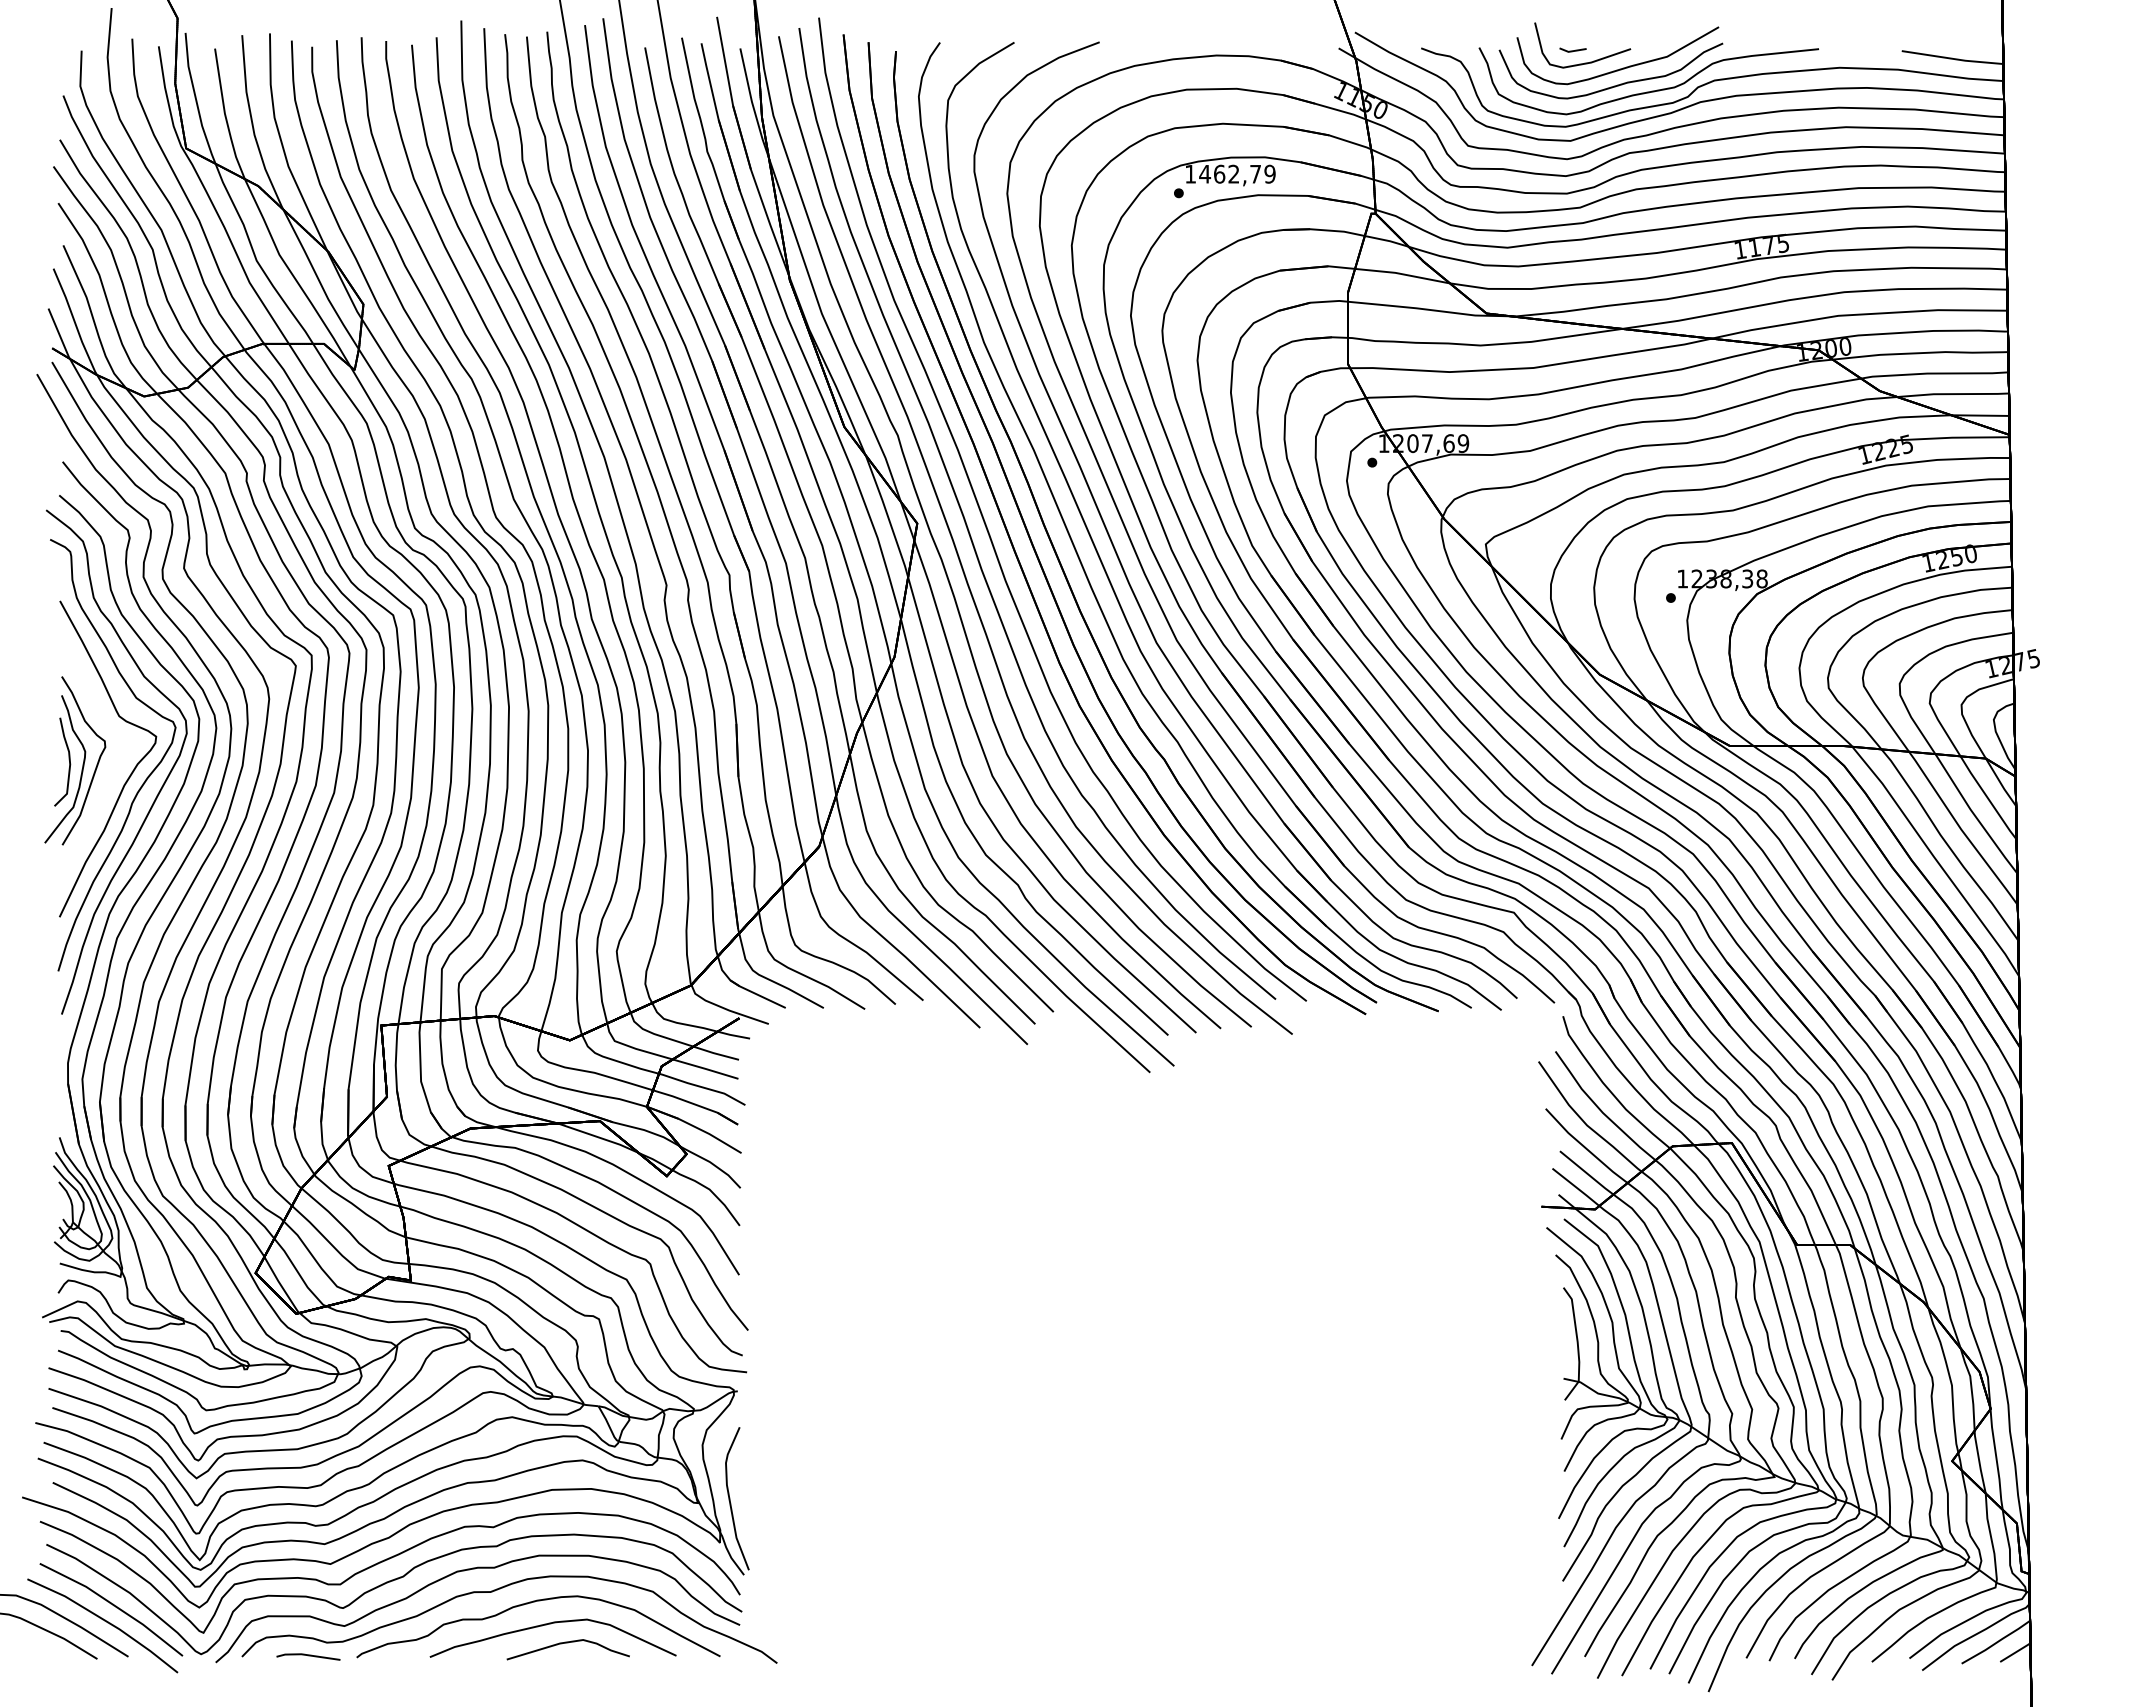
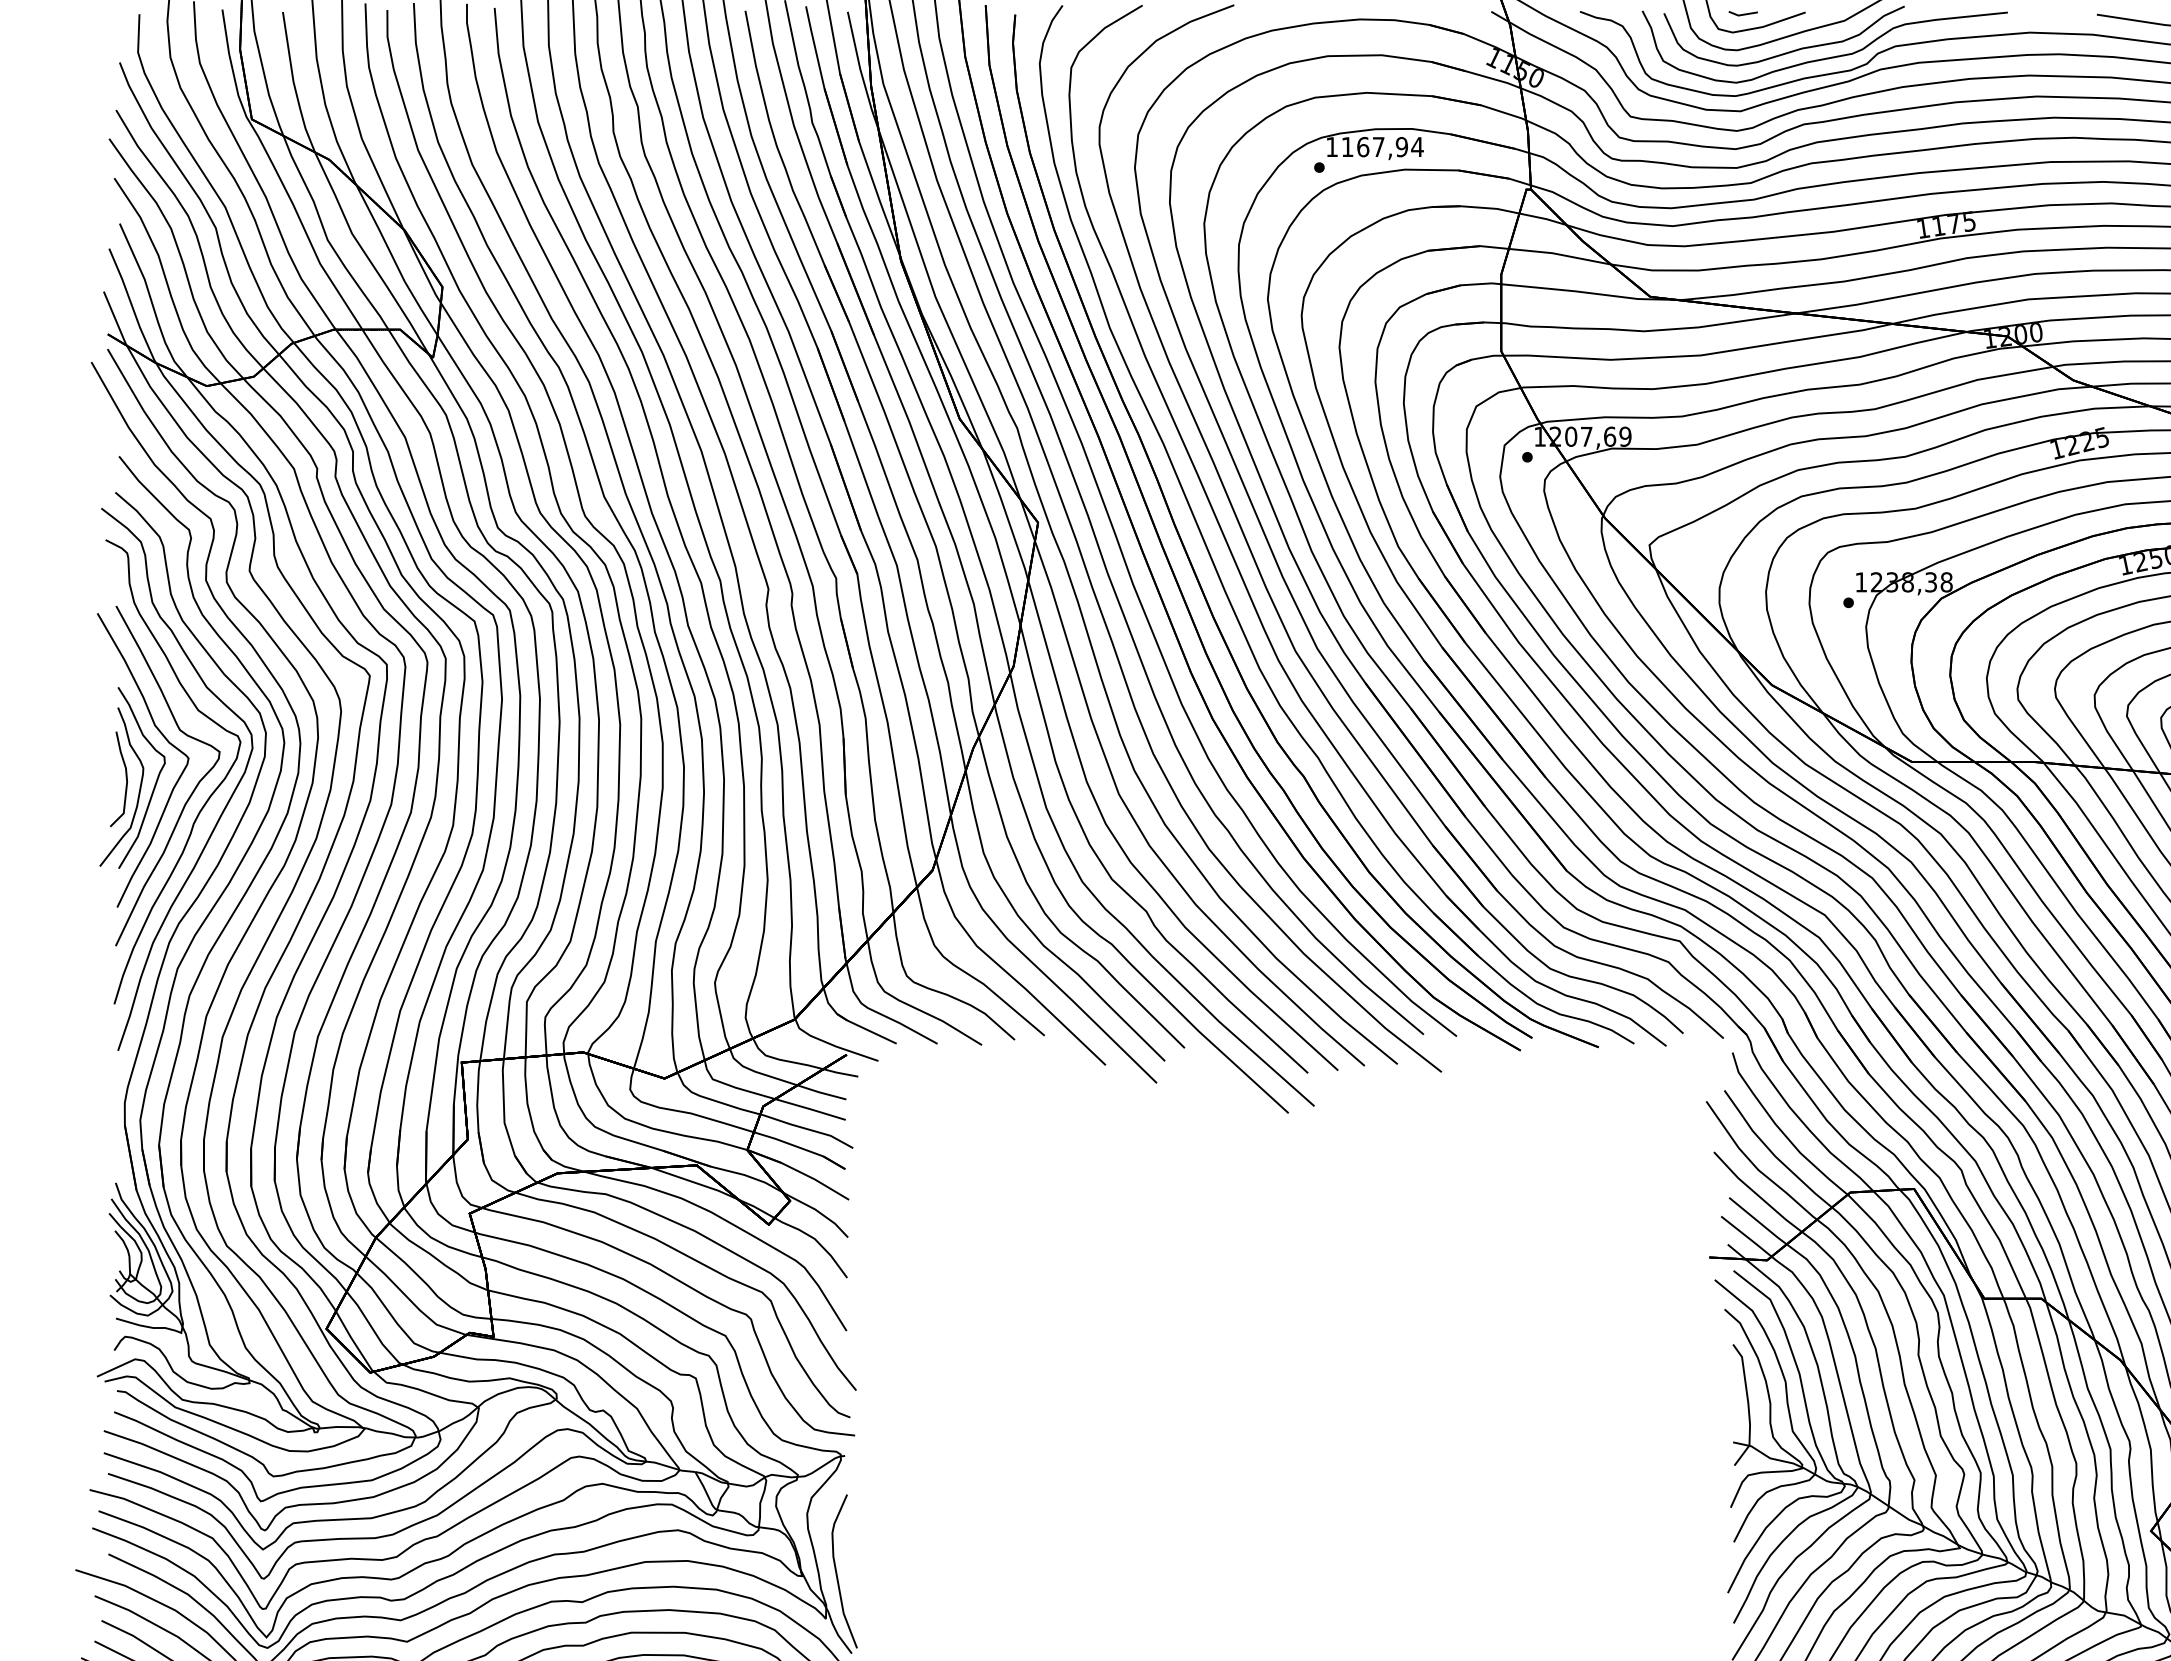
text: (1237, 173) -> (1382, 146), 1462,79 -> 1167,94
part: (106, 726) -> (166, 741), added

